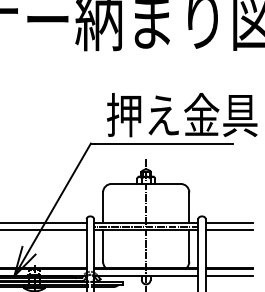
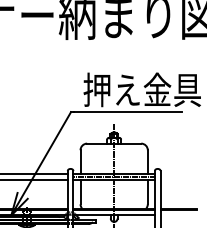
line: (228, 223) -> (178, 174), removed
line: (228, 230) -> (178, 179), removed
line: (228, 275) -> (178, 215), removed

